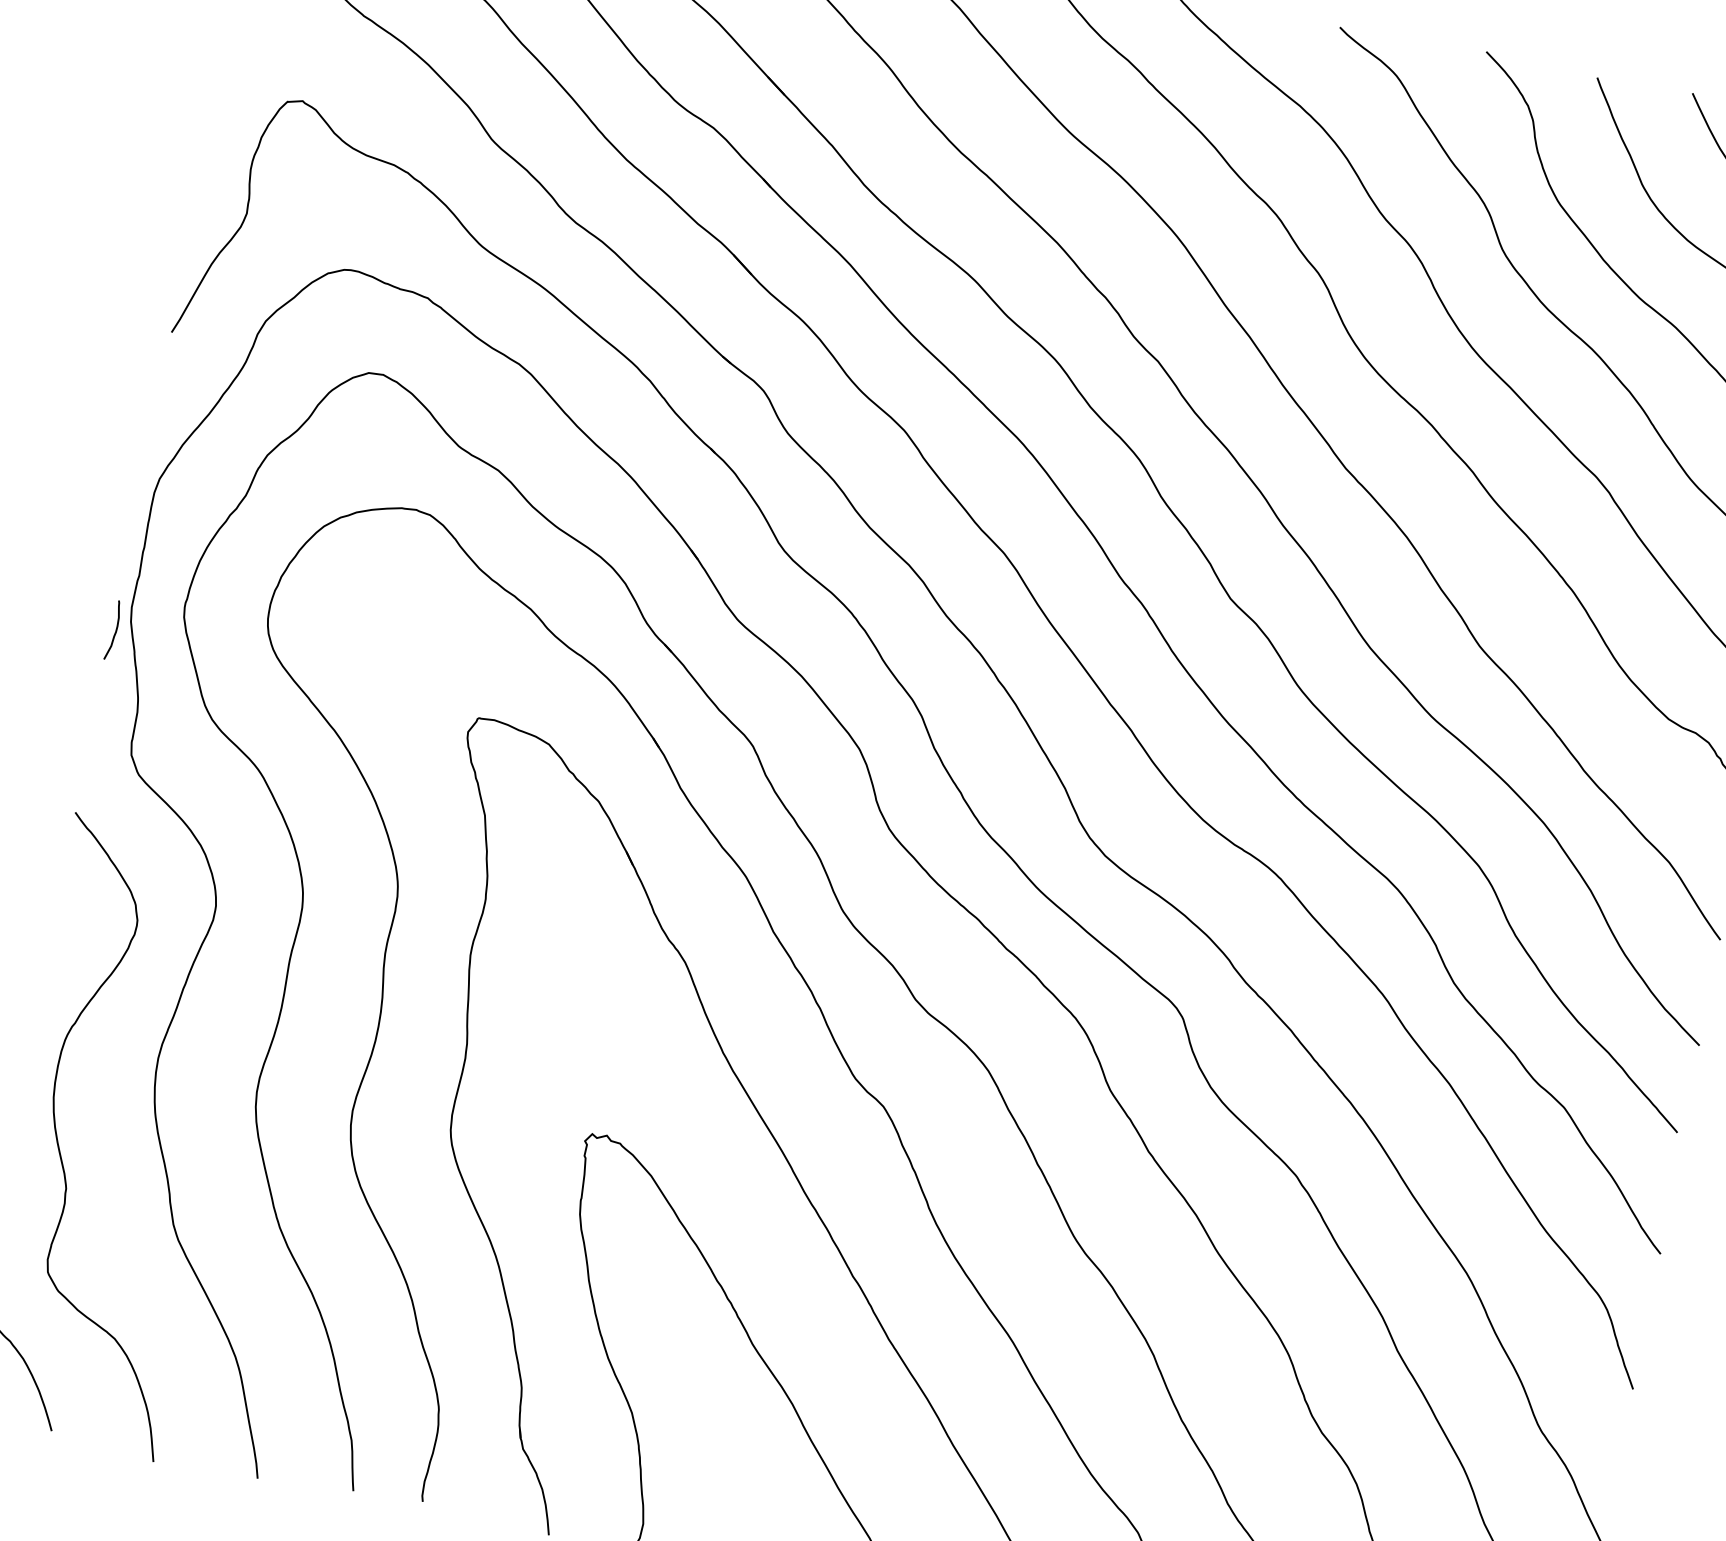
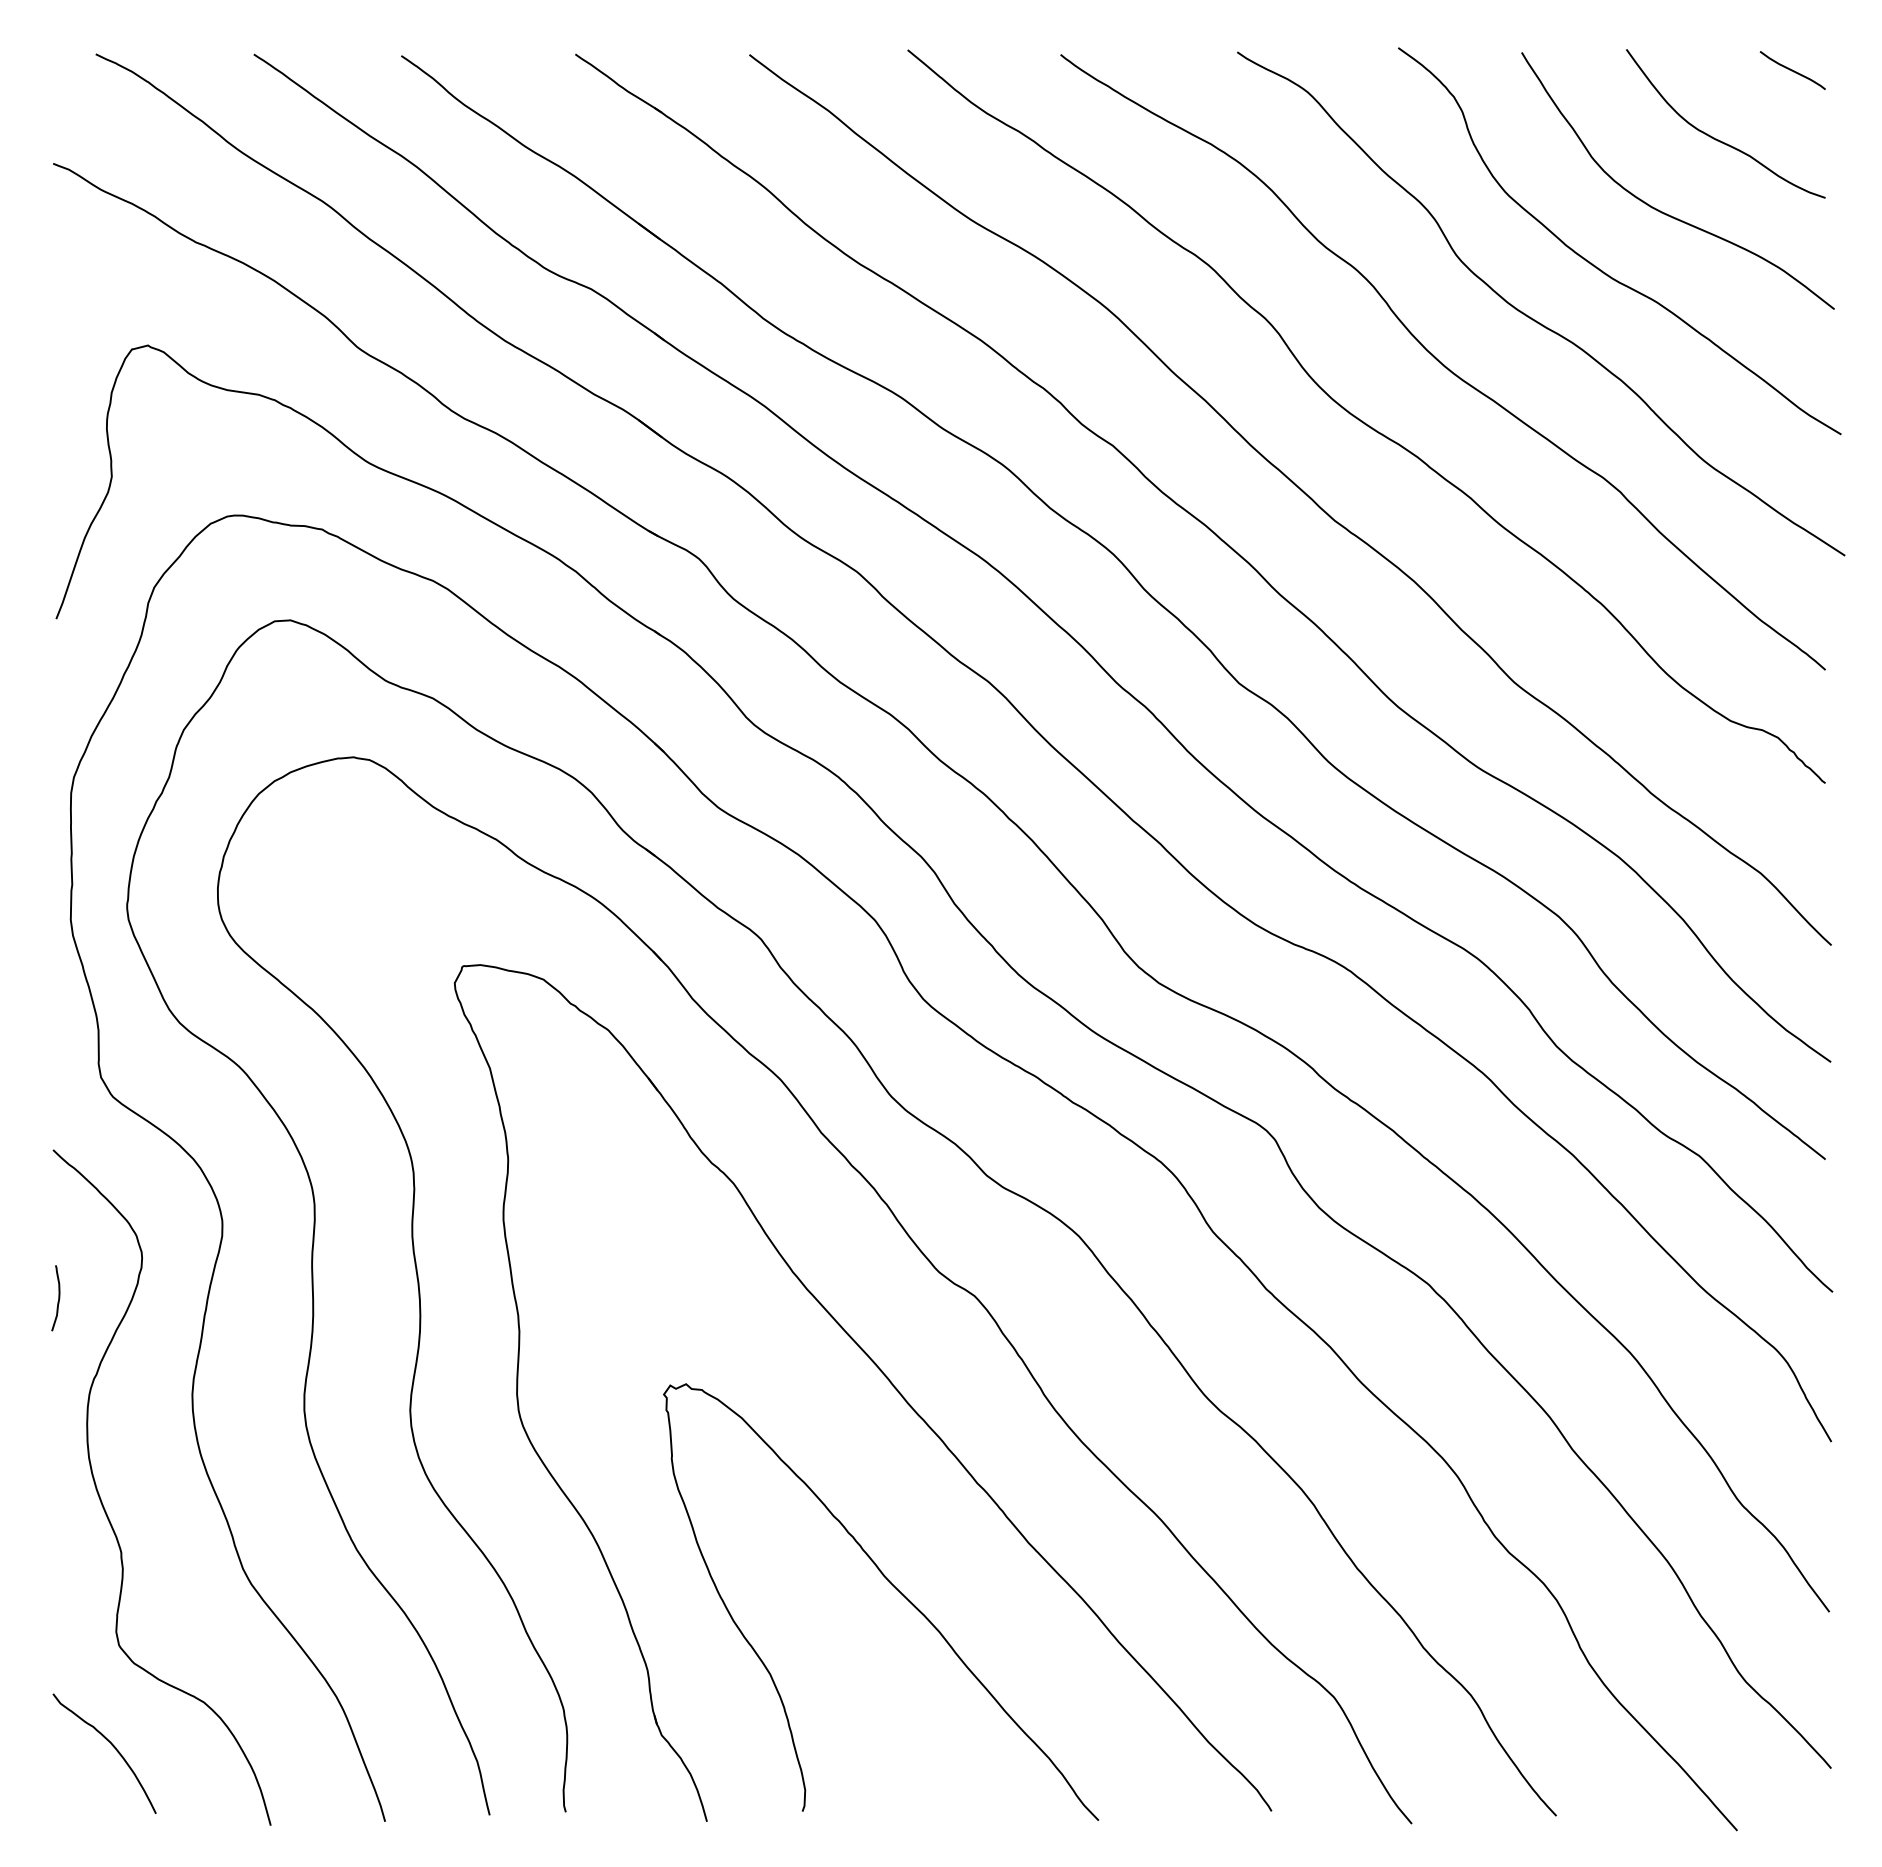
curve: (115, 631) -> (58, 1298), moved

